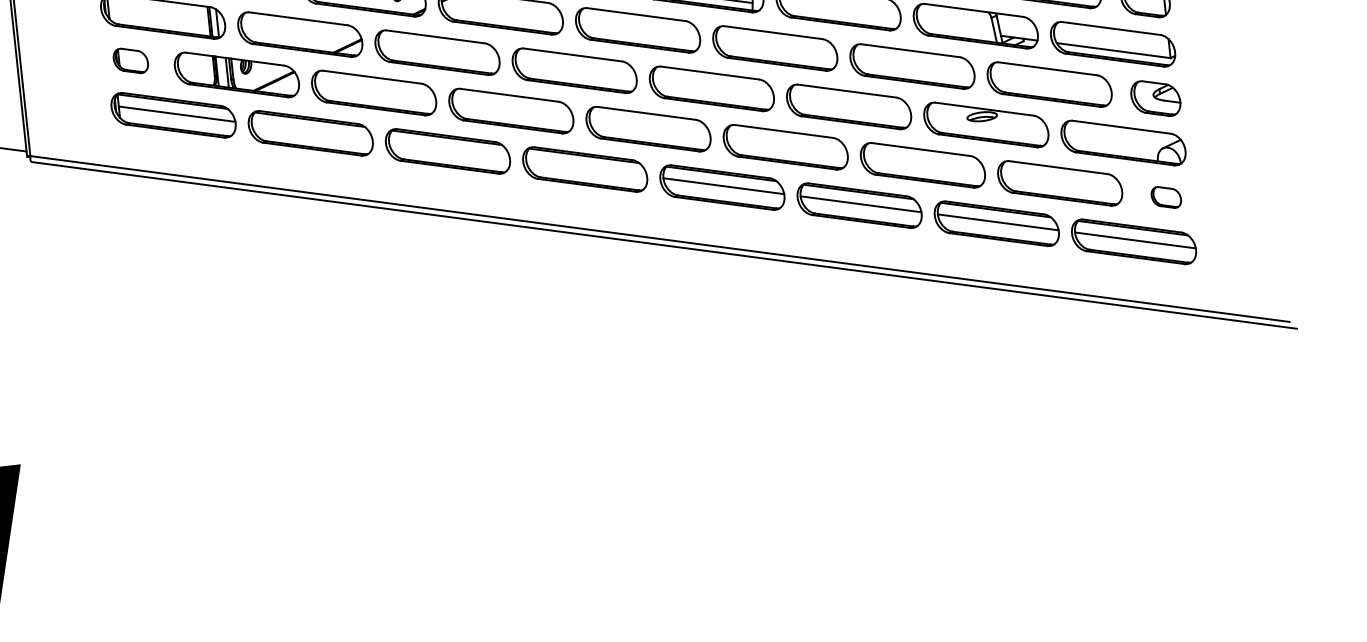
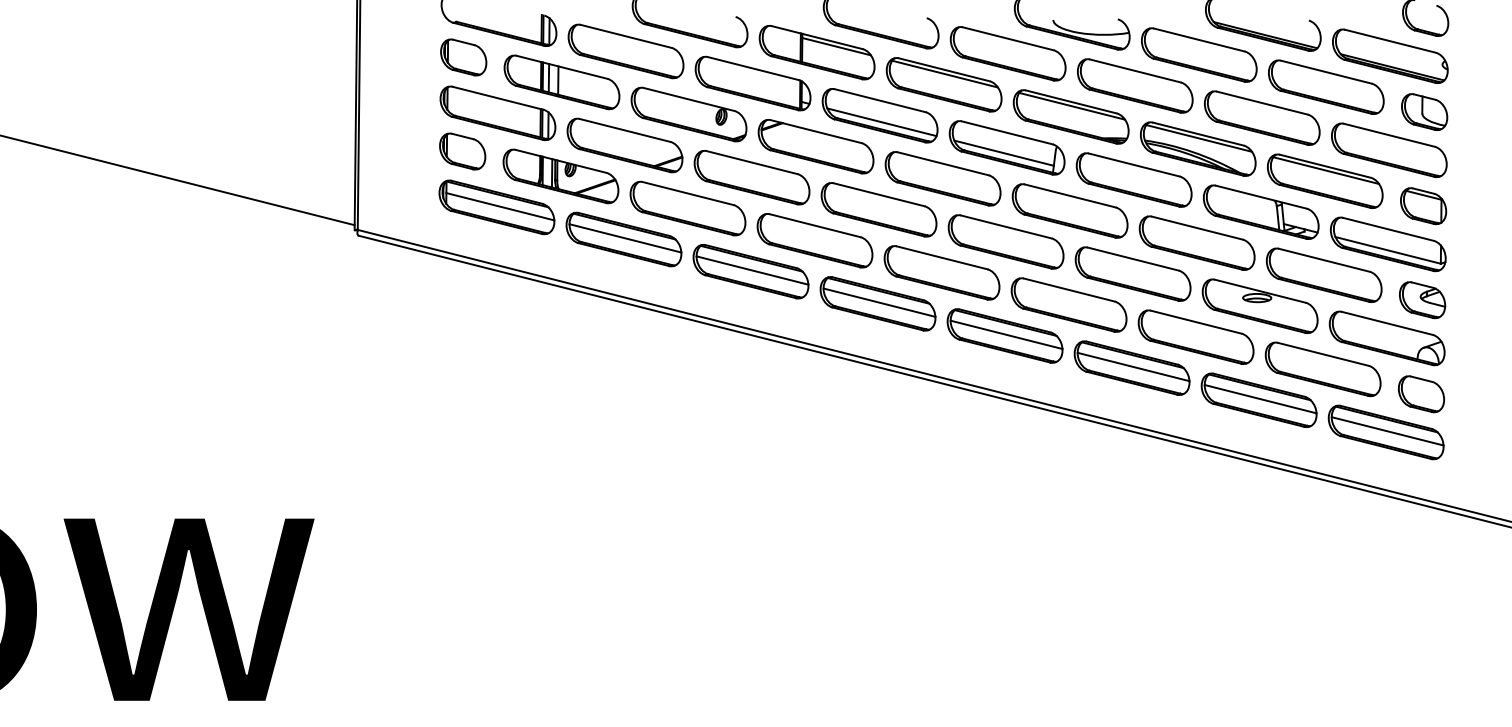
part: (130, 60) -> (462, 151), size x1.43
line: (312, 132) -> (625, 238), added
line: (449, 150) -> (752, 270), added
line: (586, 167) -> (879, 302), added
part: (1166, 197) -> (1421, 394), size x1.67

